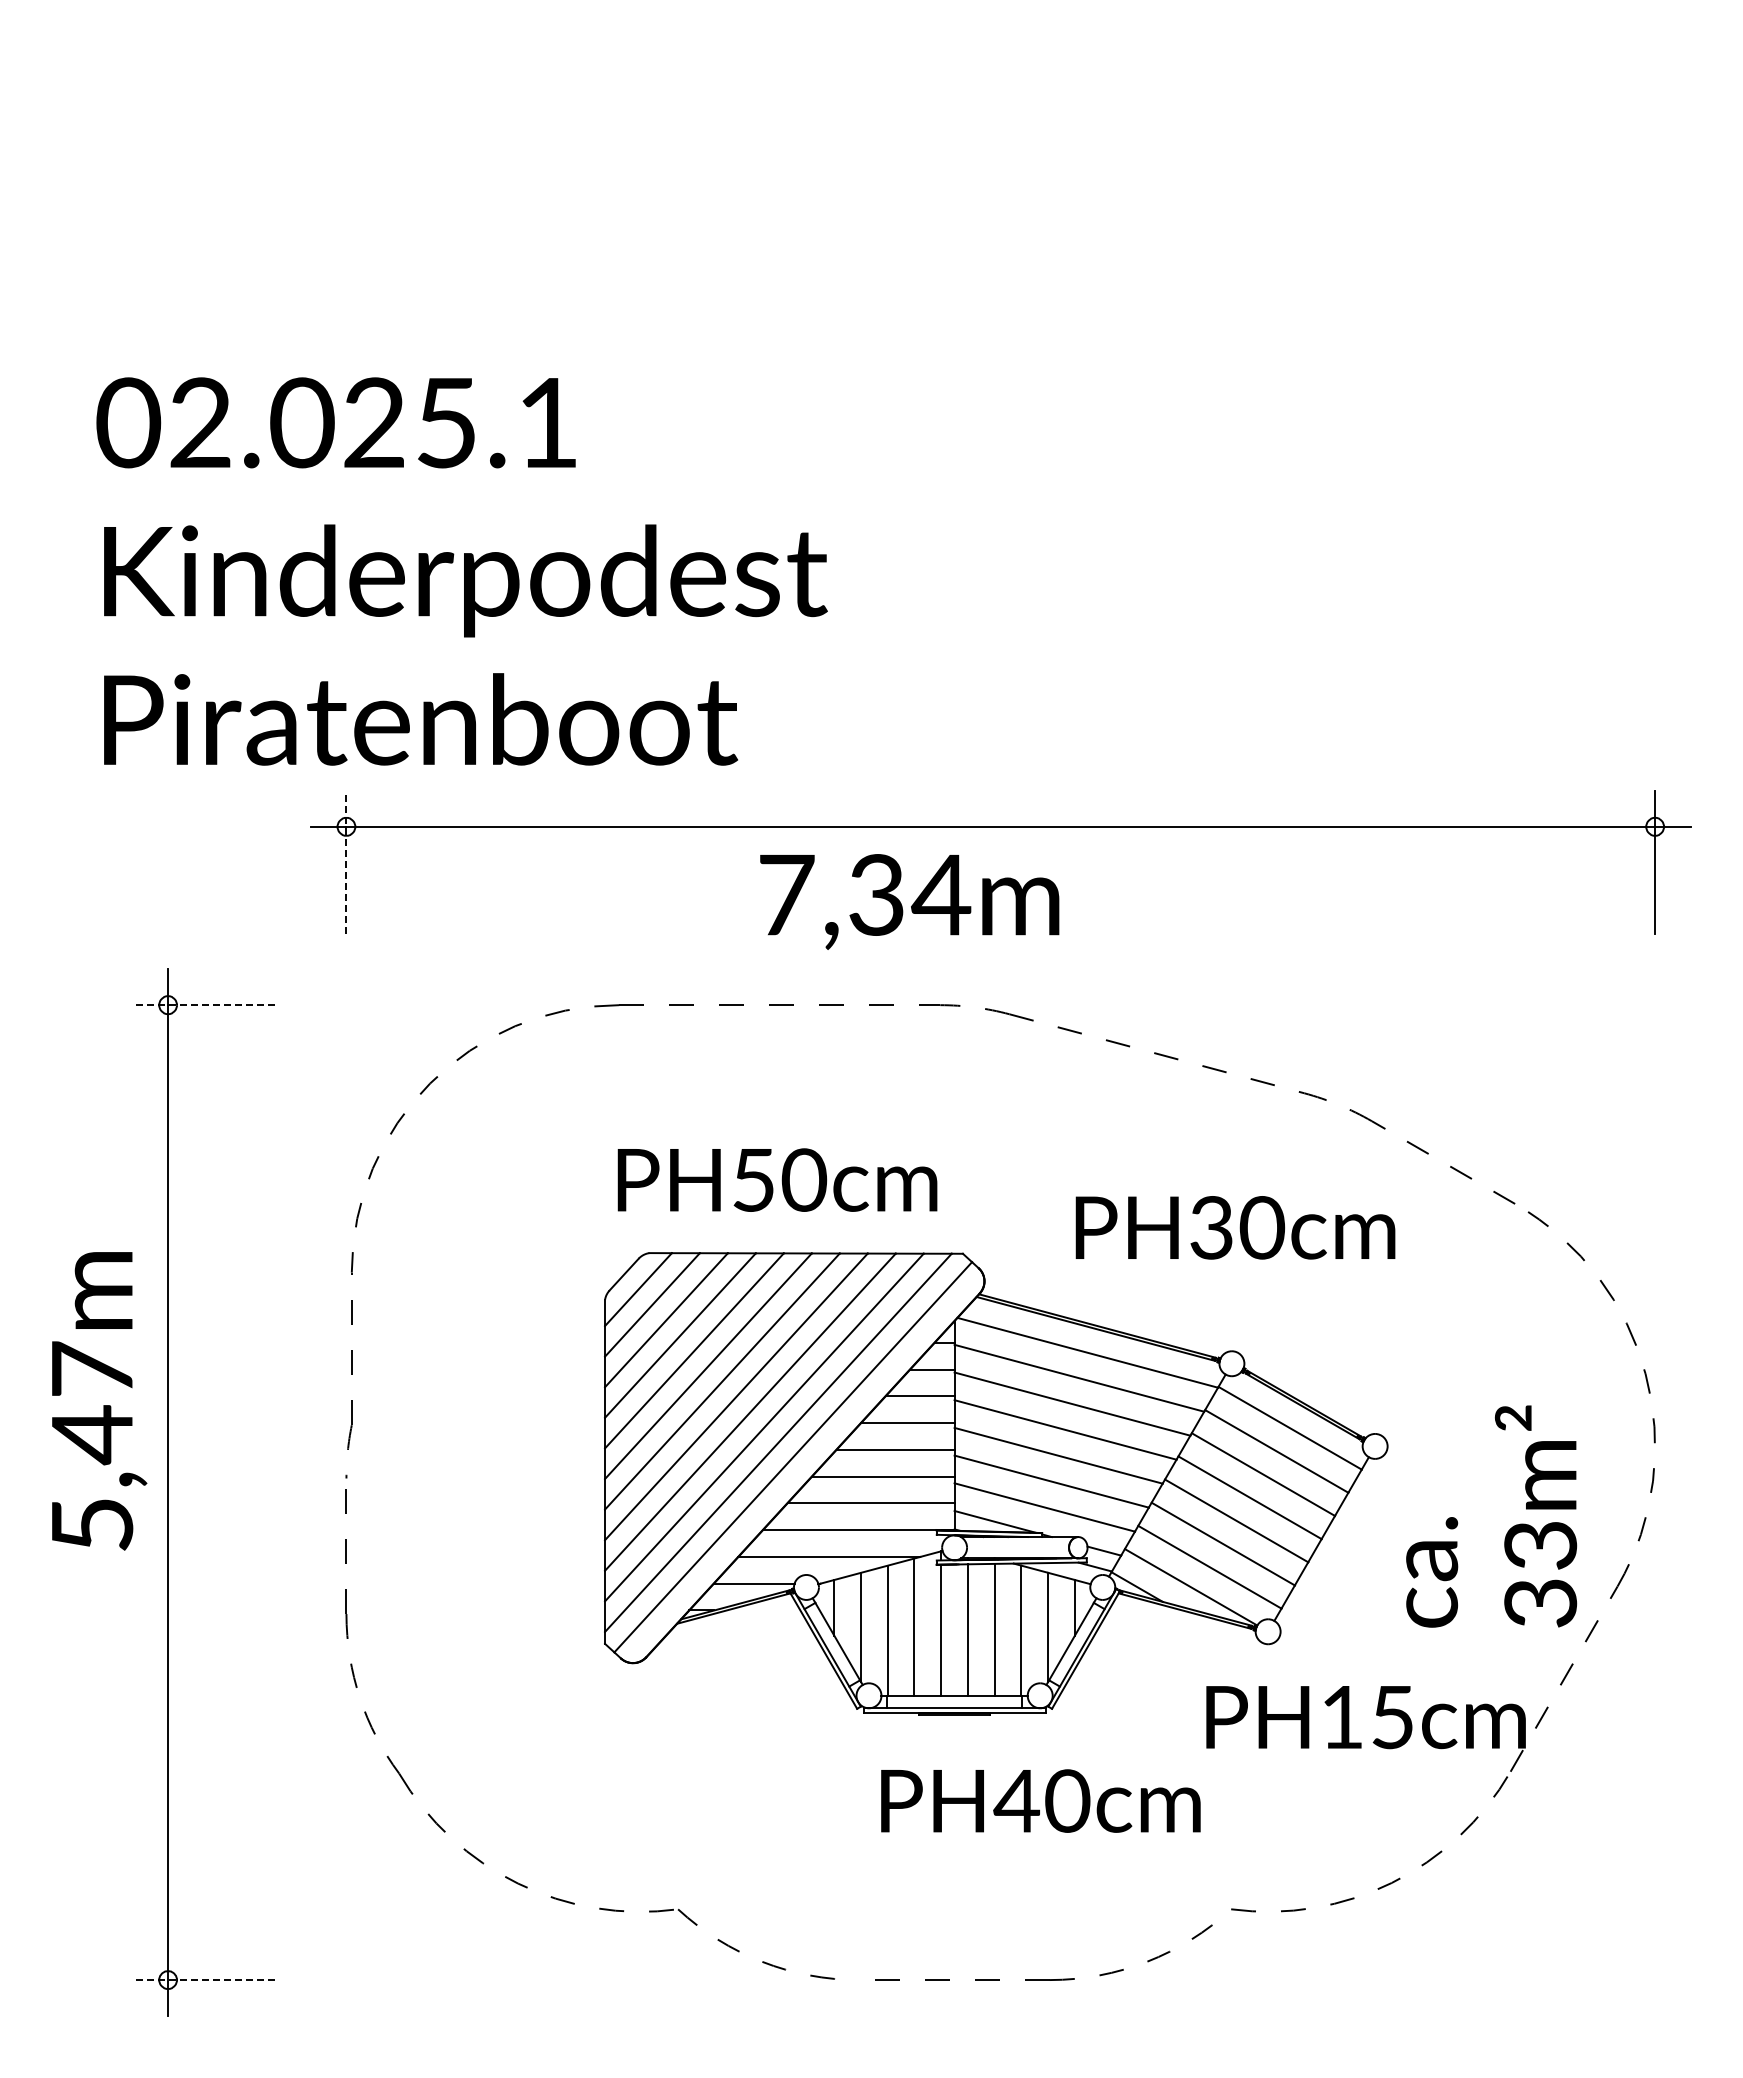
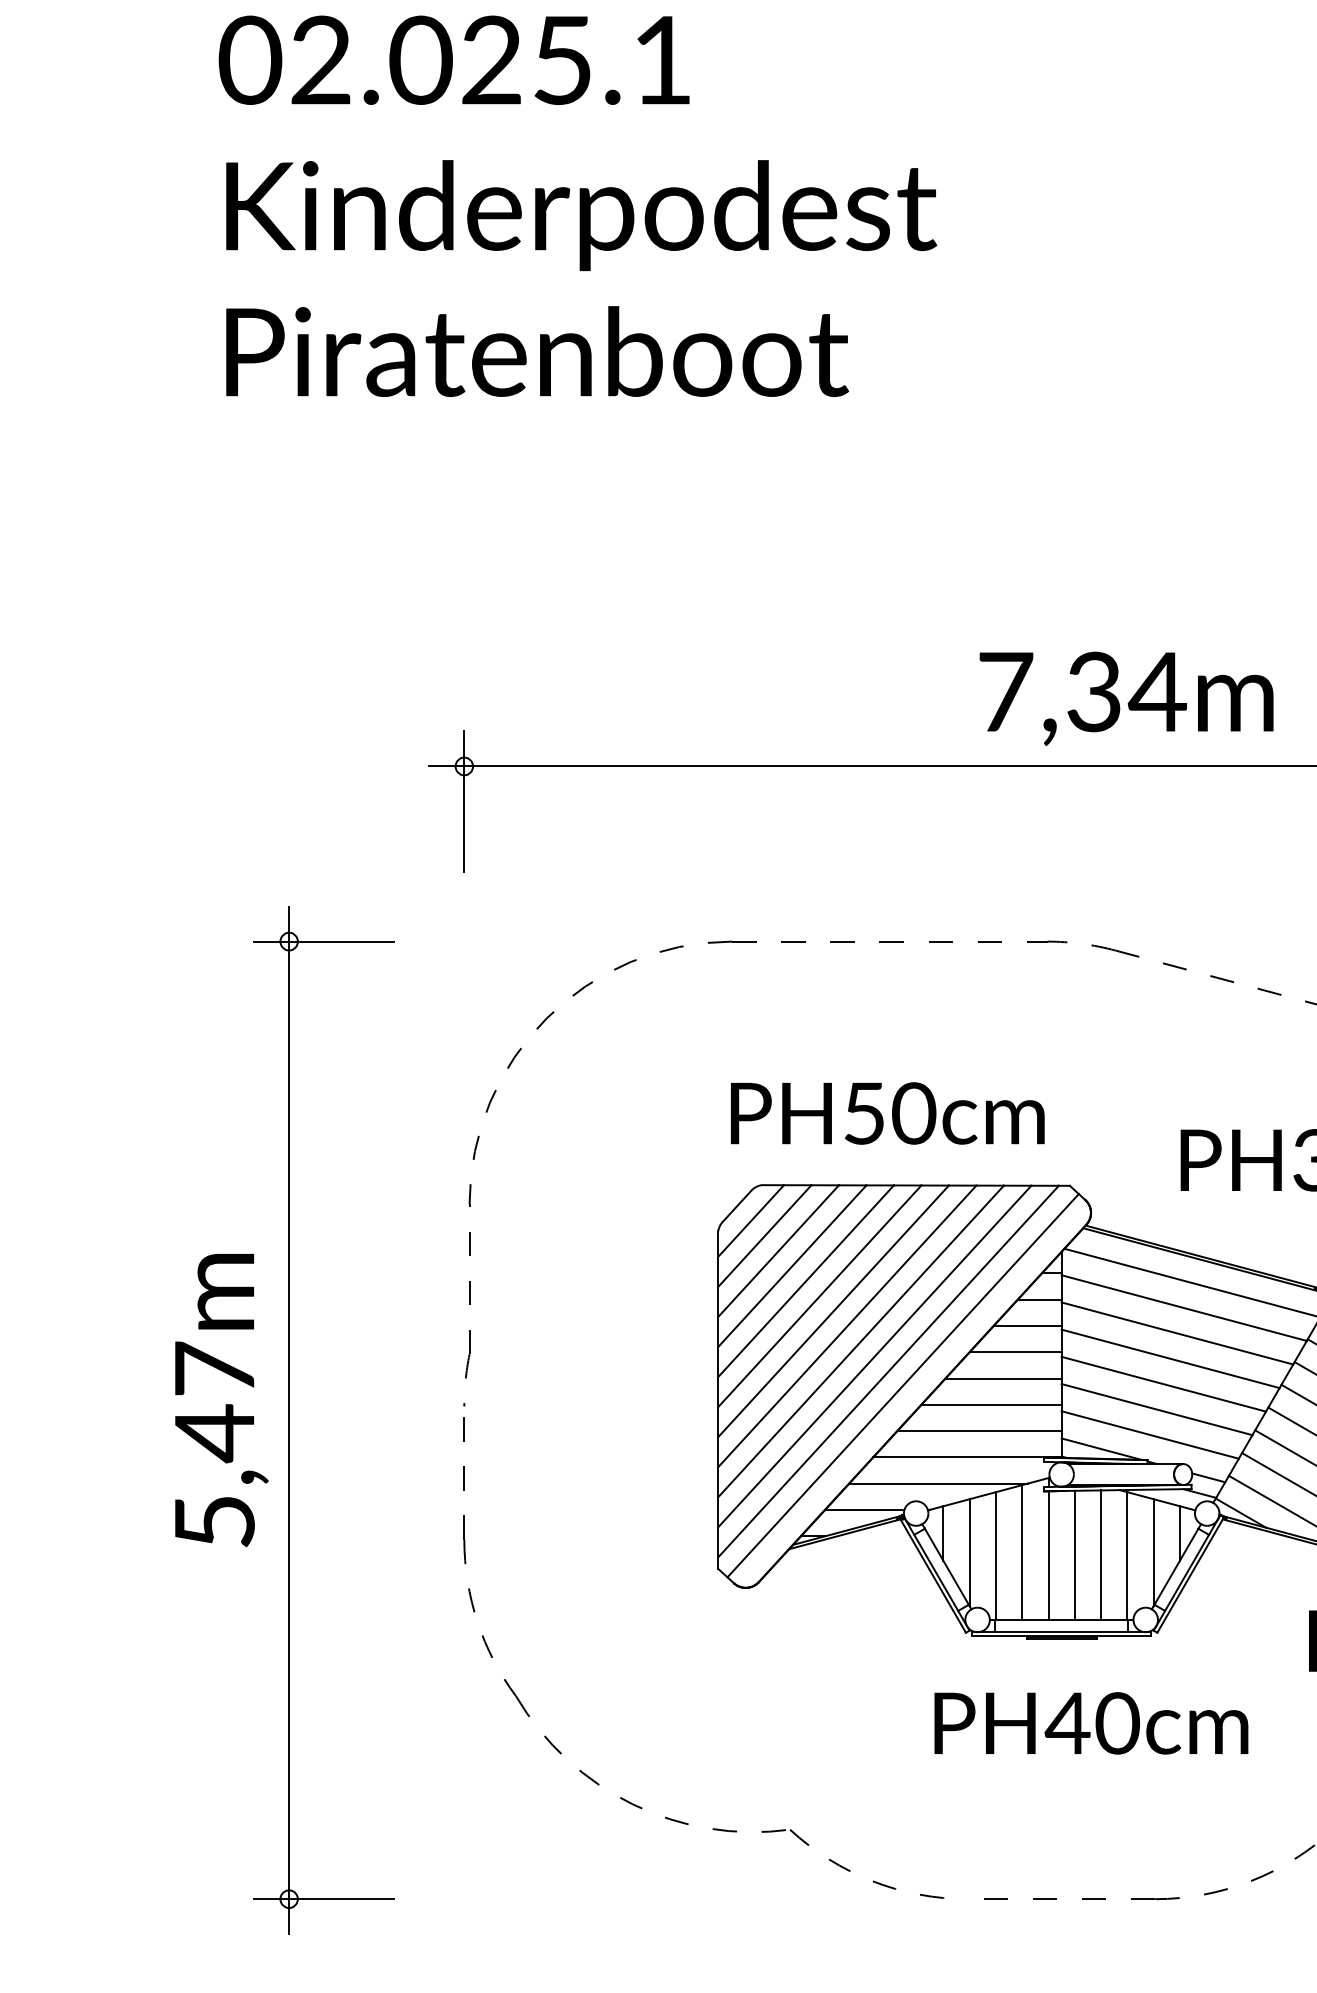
text: (461, 571) -> (577, 206), moved
line: (346, 861) -> (464, 800), dashed -> solid
text: (909, 901) -> (1126, 698), moved
line: (203, 1005) -> (323, 941), dashed -> solid
text: (99, 1401) -> (221, 1400), moved
text: (1040, 1800) -> (1091, 1722), moved
line: (203, 1980) -> (323, 1899), dashed -> solid

